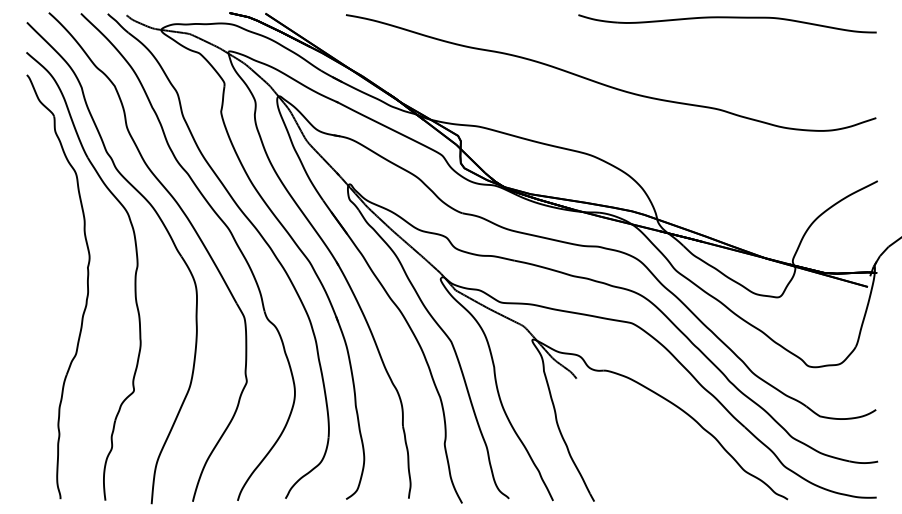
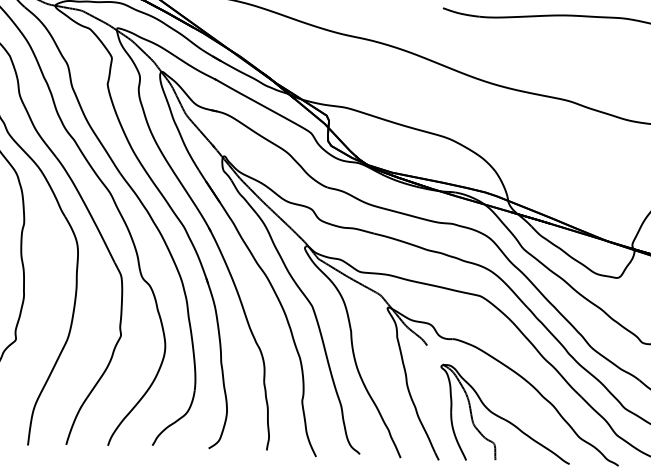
part: (663, 448) -> (505, 413), added

